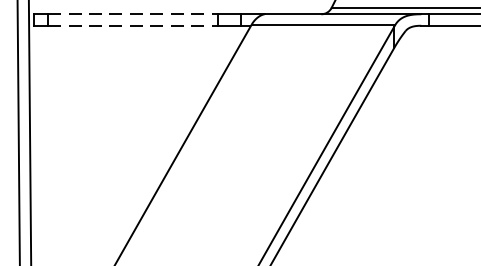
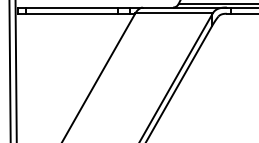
line: (132, 14) -> (71, 7), dashed -> solid
line: (132, 25) -> (71, 13), dashed -> solid

